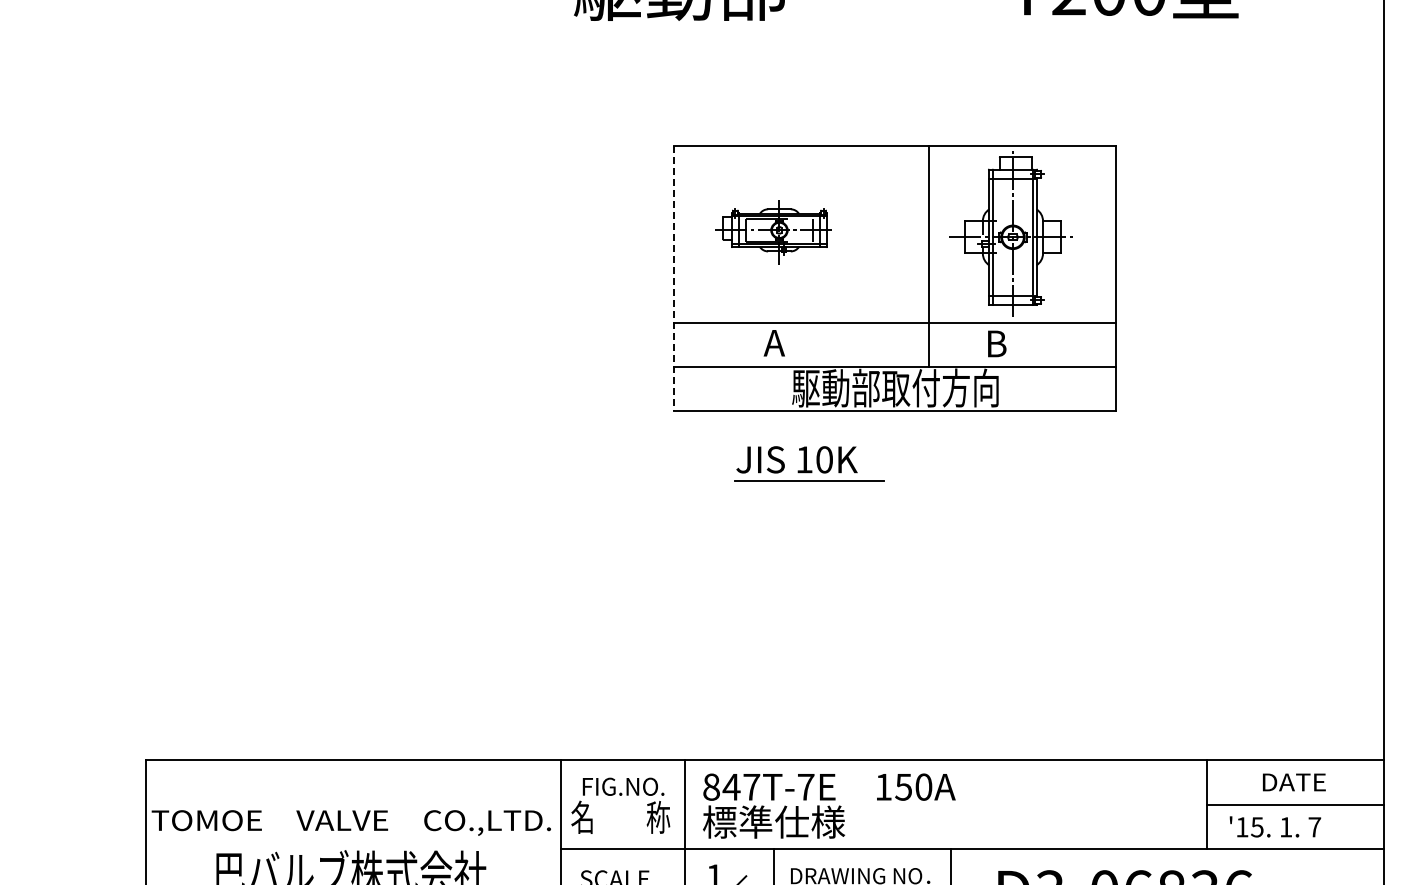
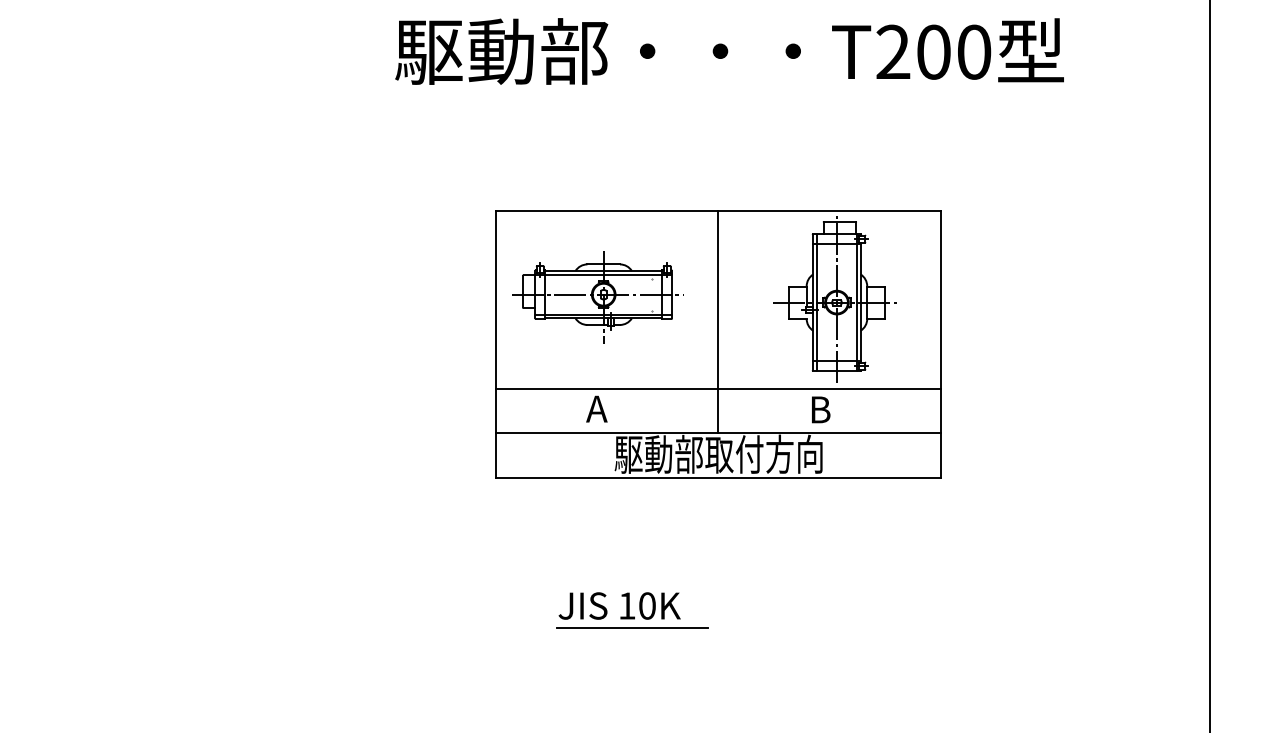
part: (775, 232) -> (598, 297), size x1.43
line: (928, 255) -> (717, 320), moved
line: (673, 278) -> (495, 344), dashed -> solid
part: (809, 463) -> (632, 609), moved

